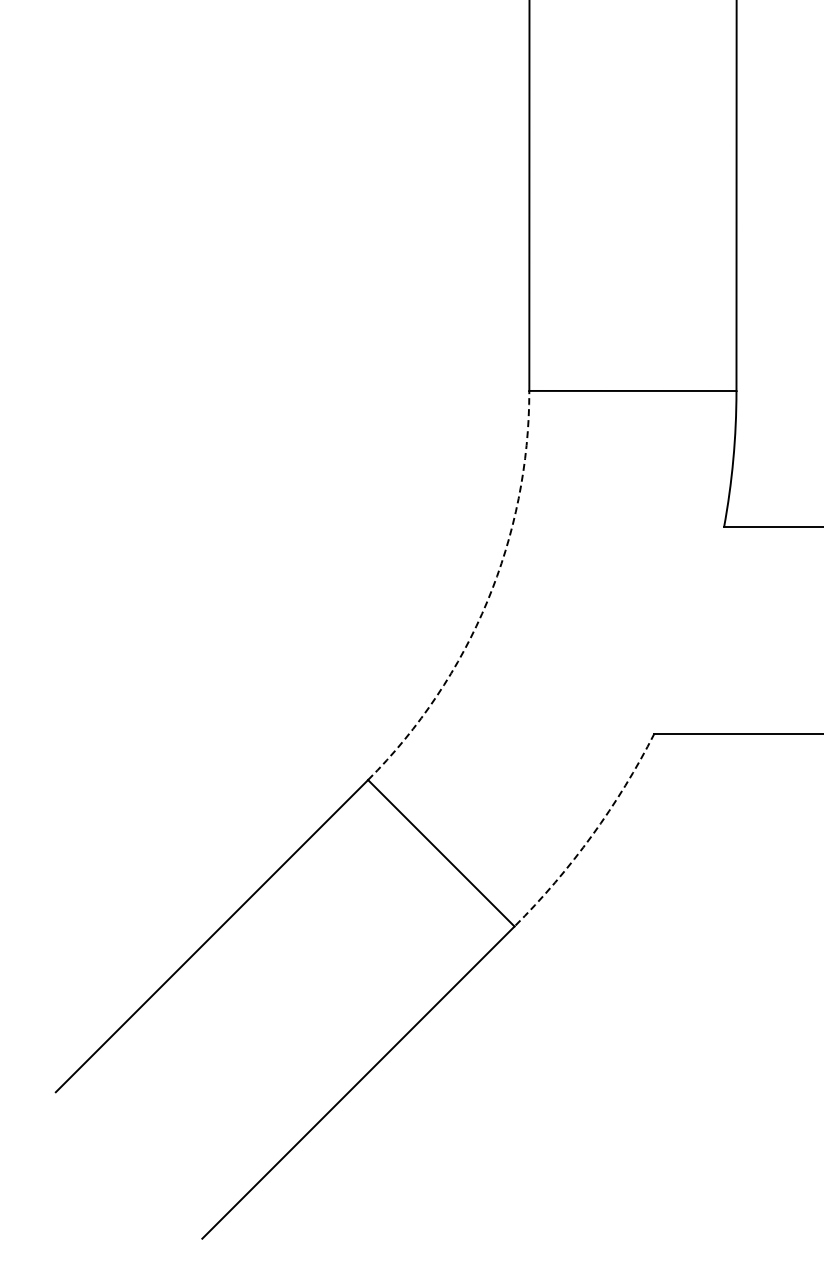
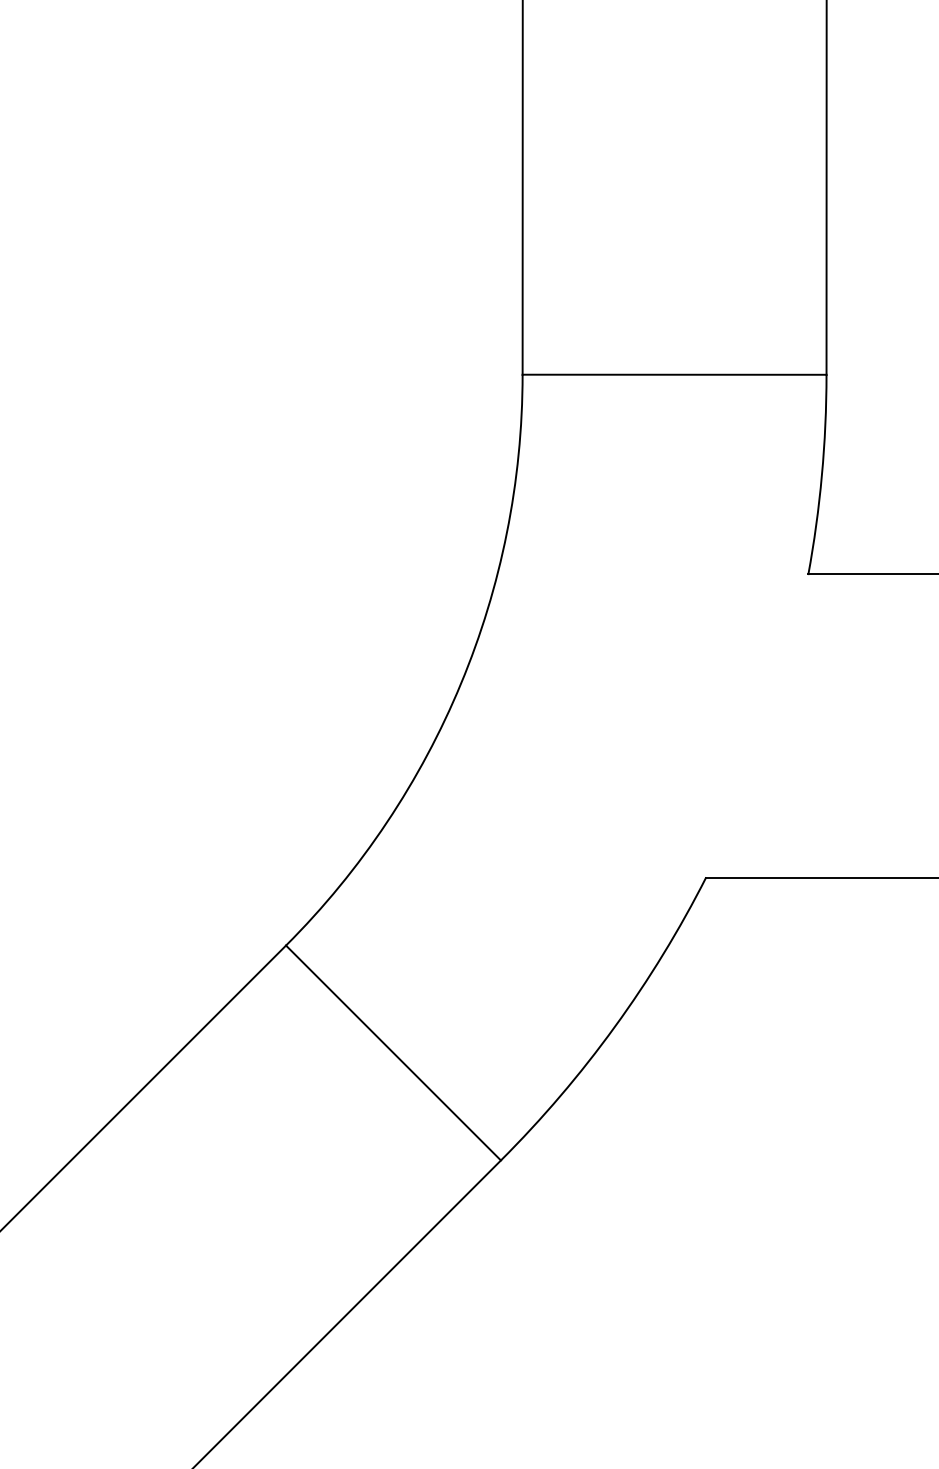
arc: (487, 601) -> (461, 683), dashed -> solid
arc: (592, 835) -> (615, 1026), dashed -> solid

